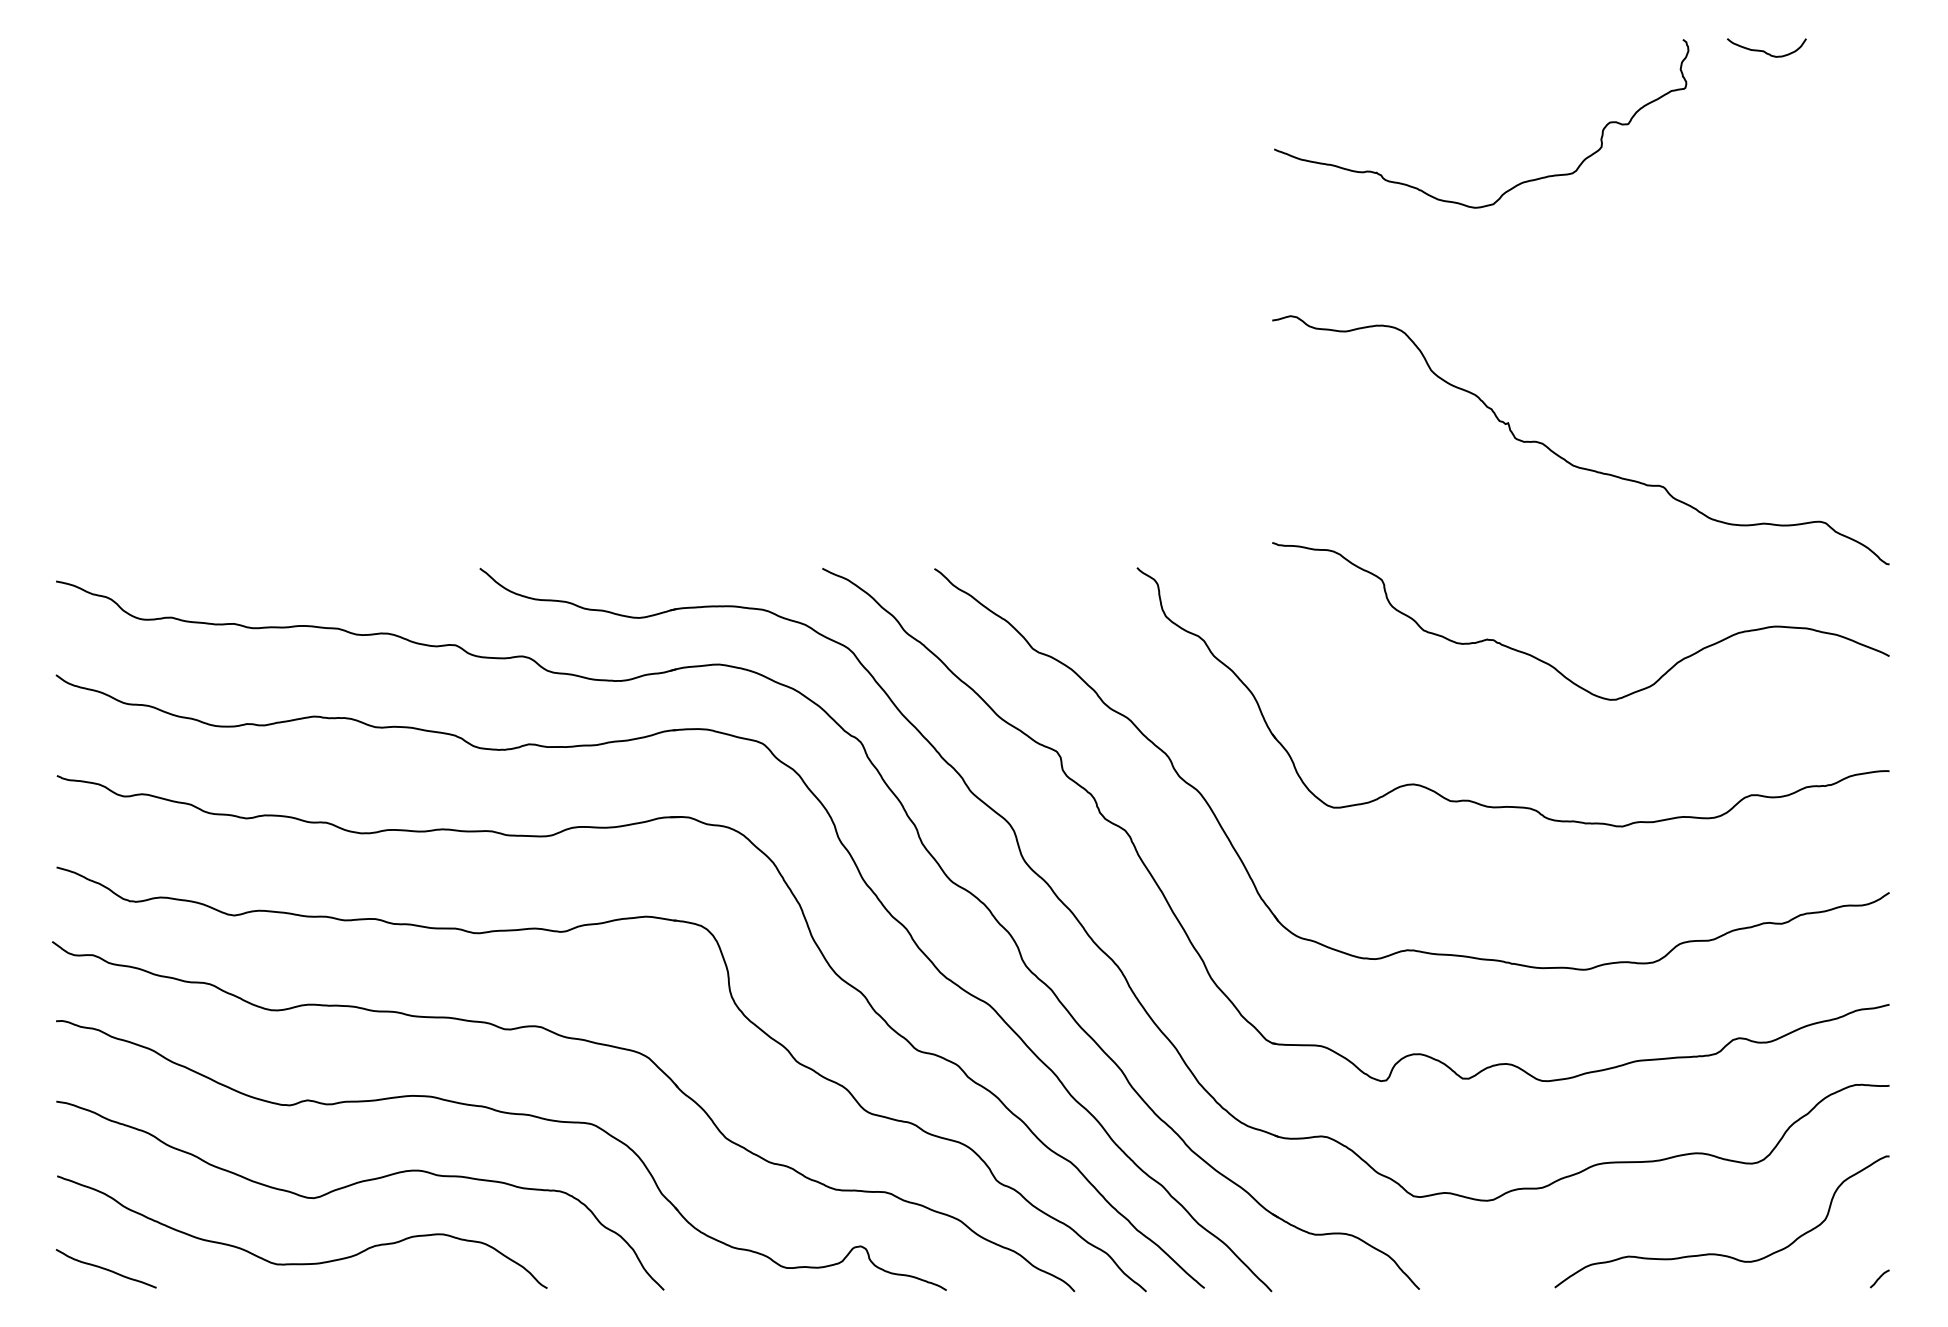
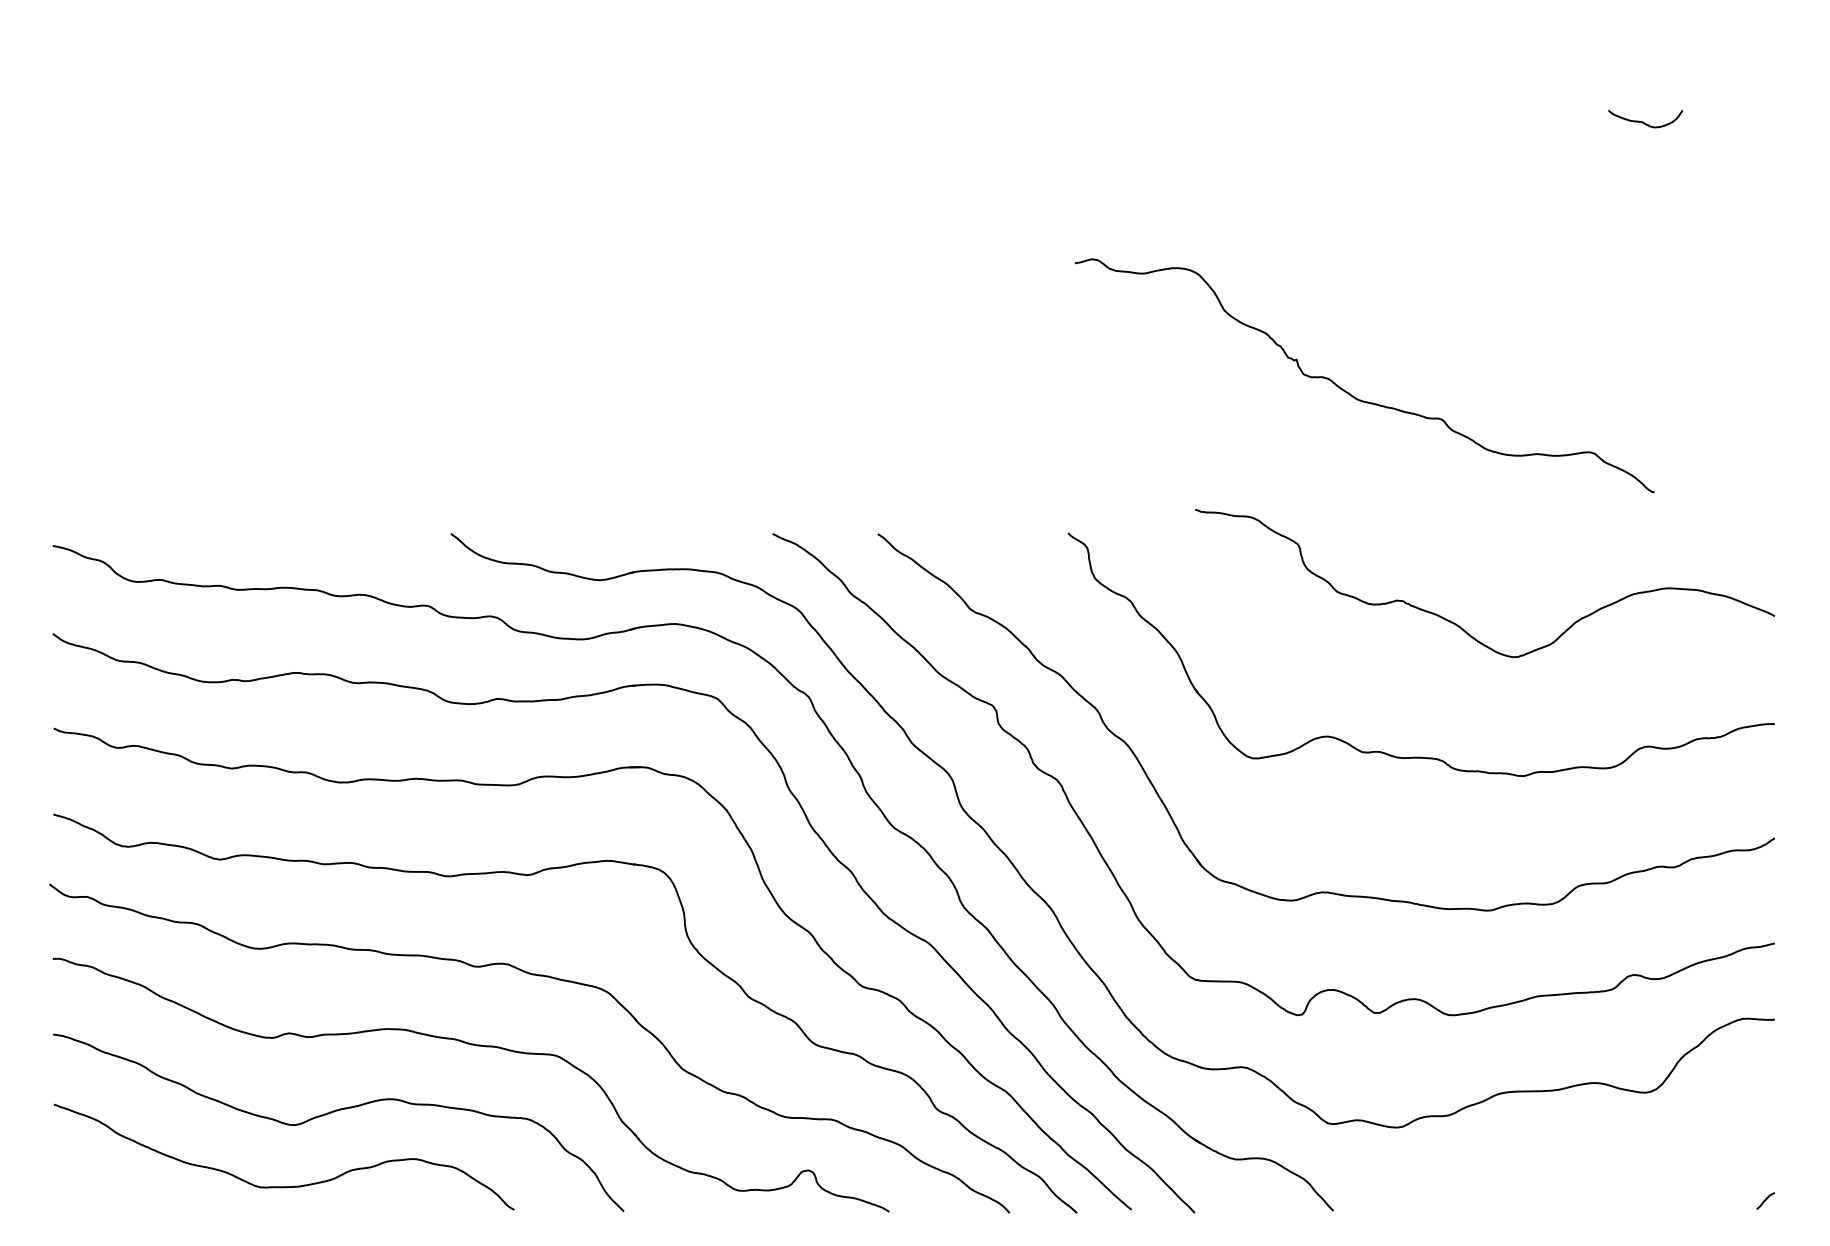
curve: (1764, 50) -> (1643, 121), moved
curve: (1516, 184) -> (1424, 173), removed
curve: (1567, 460) -> (1352, 394), moved
curve: (1717, 1253) -> (1613, 1177), removed
curve: (105, 1268) -> (99, 1191), removed

